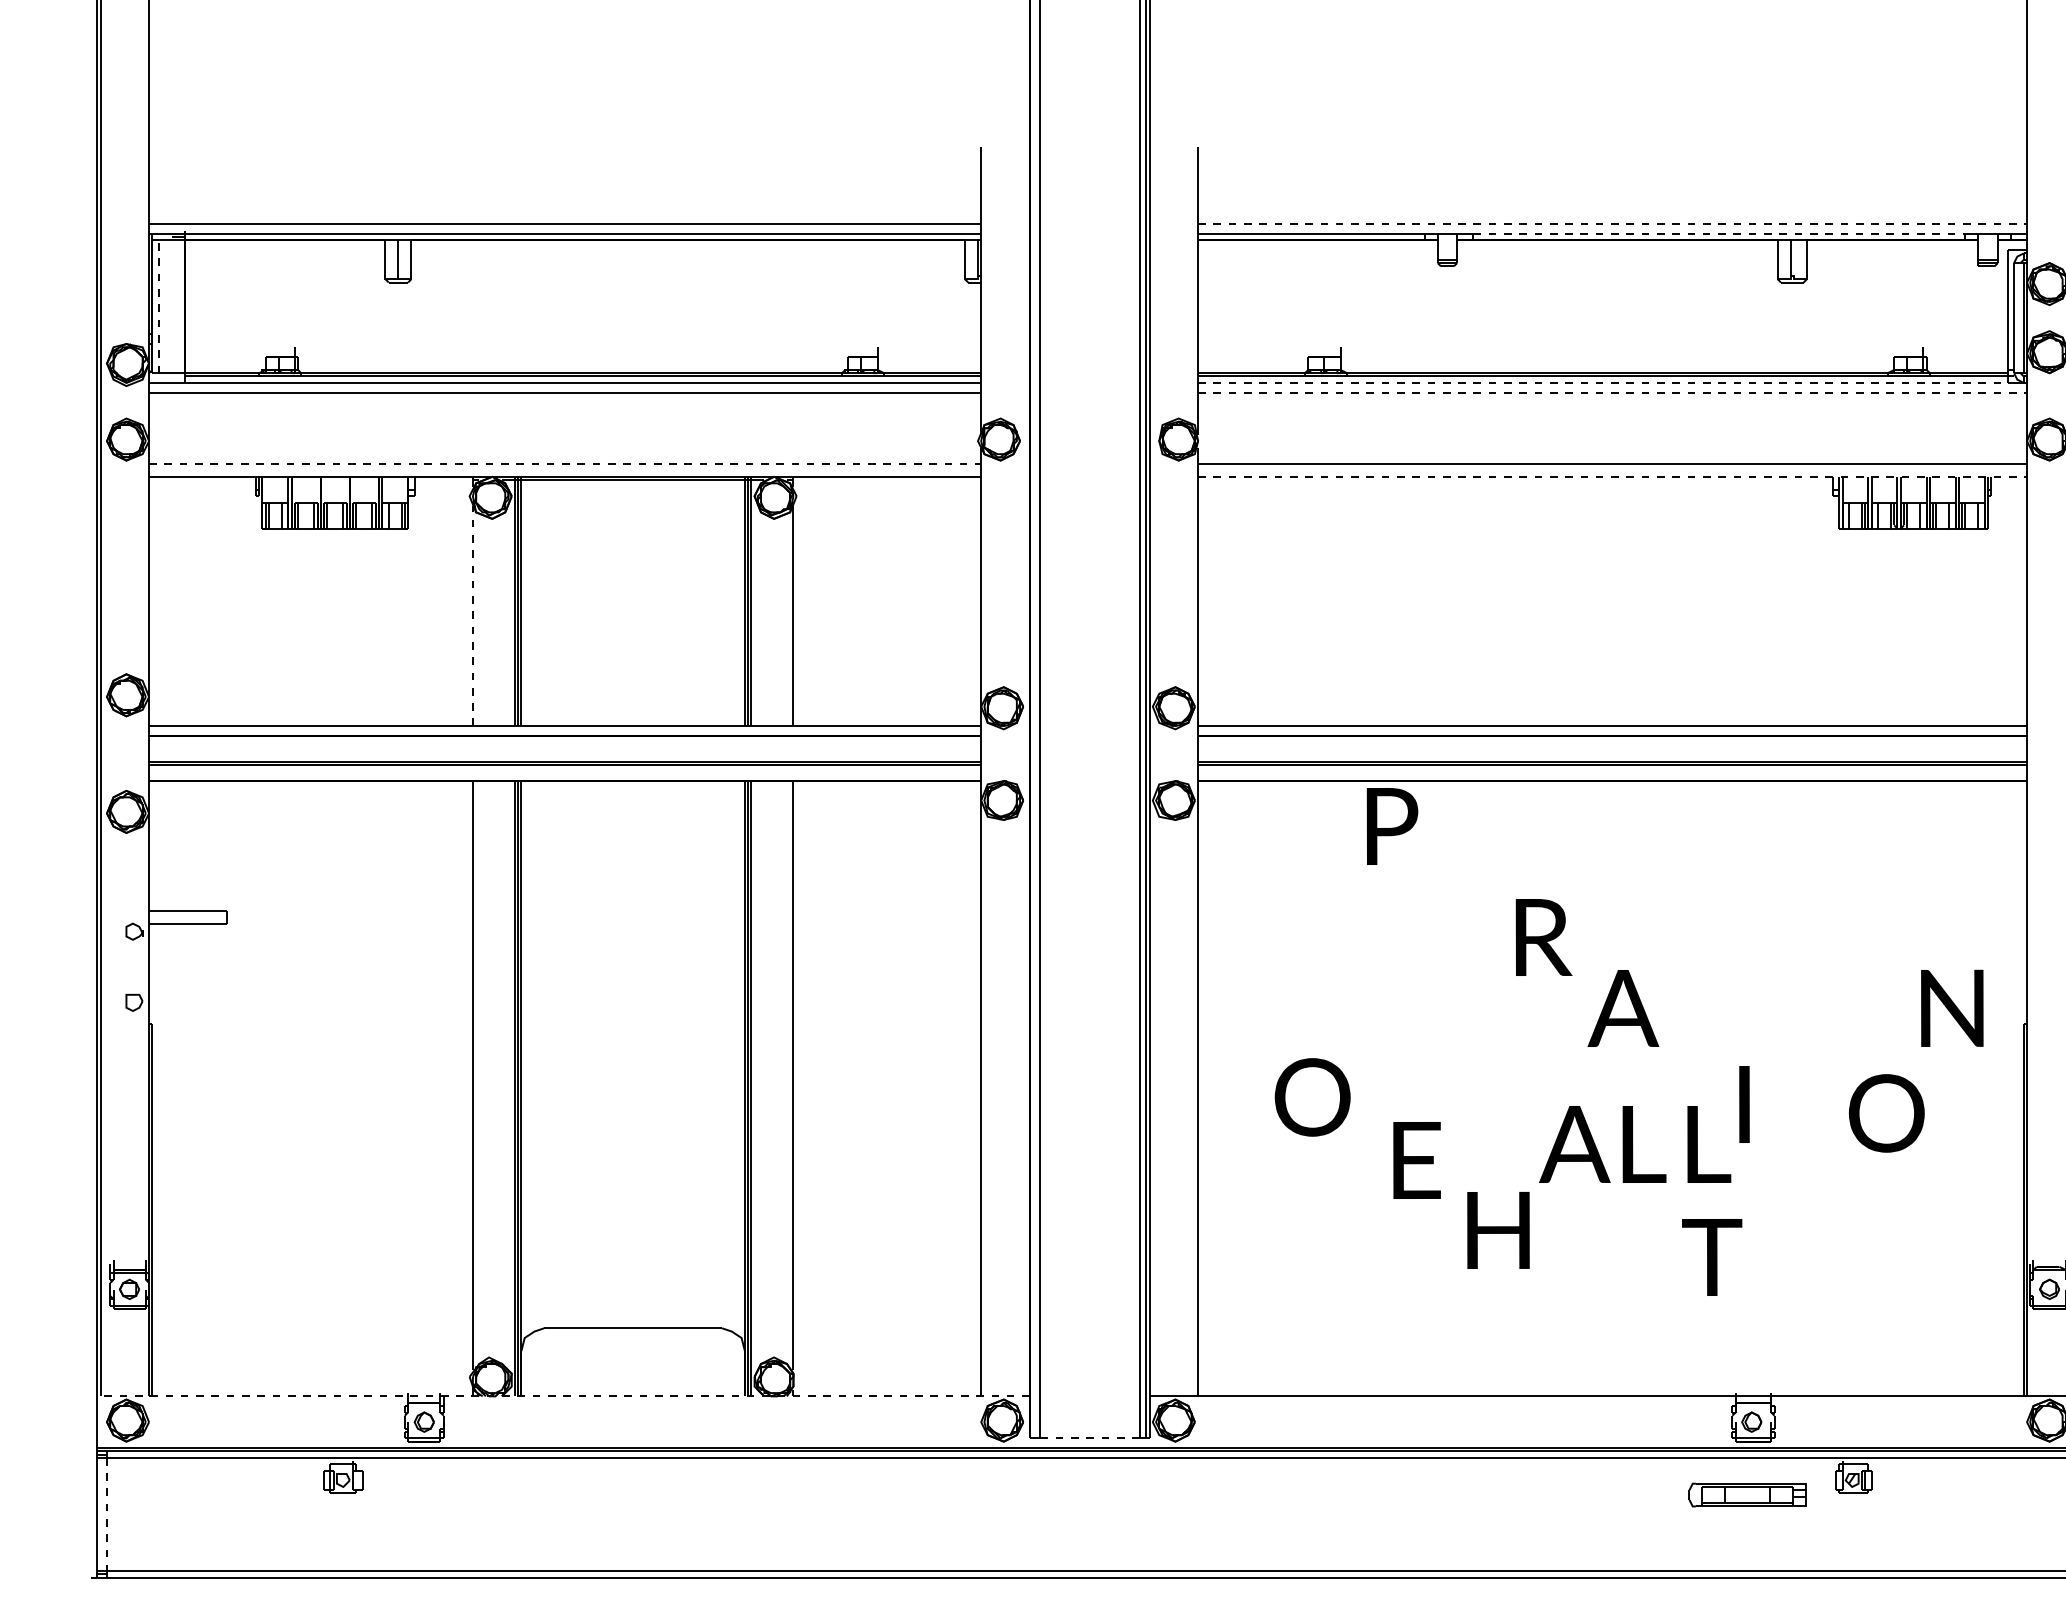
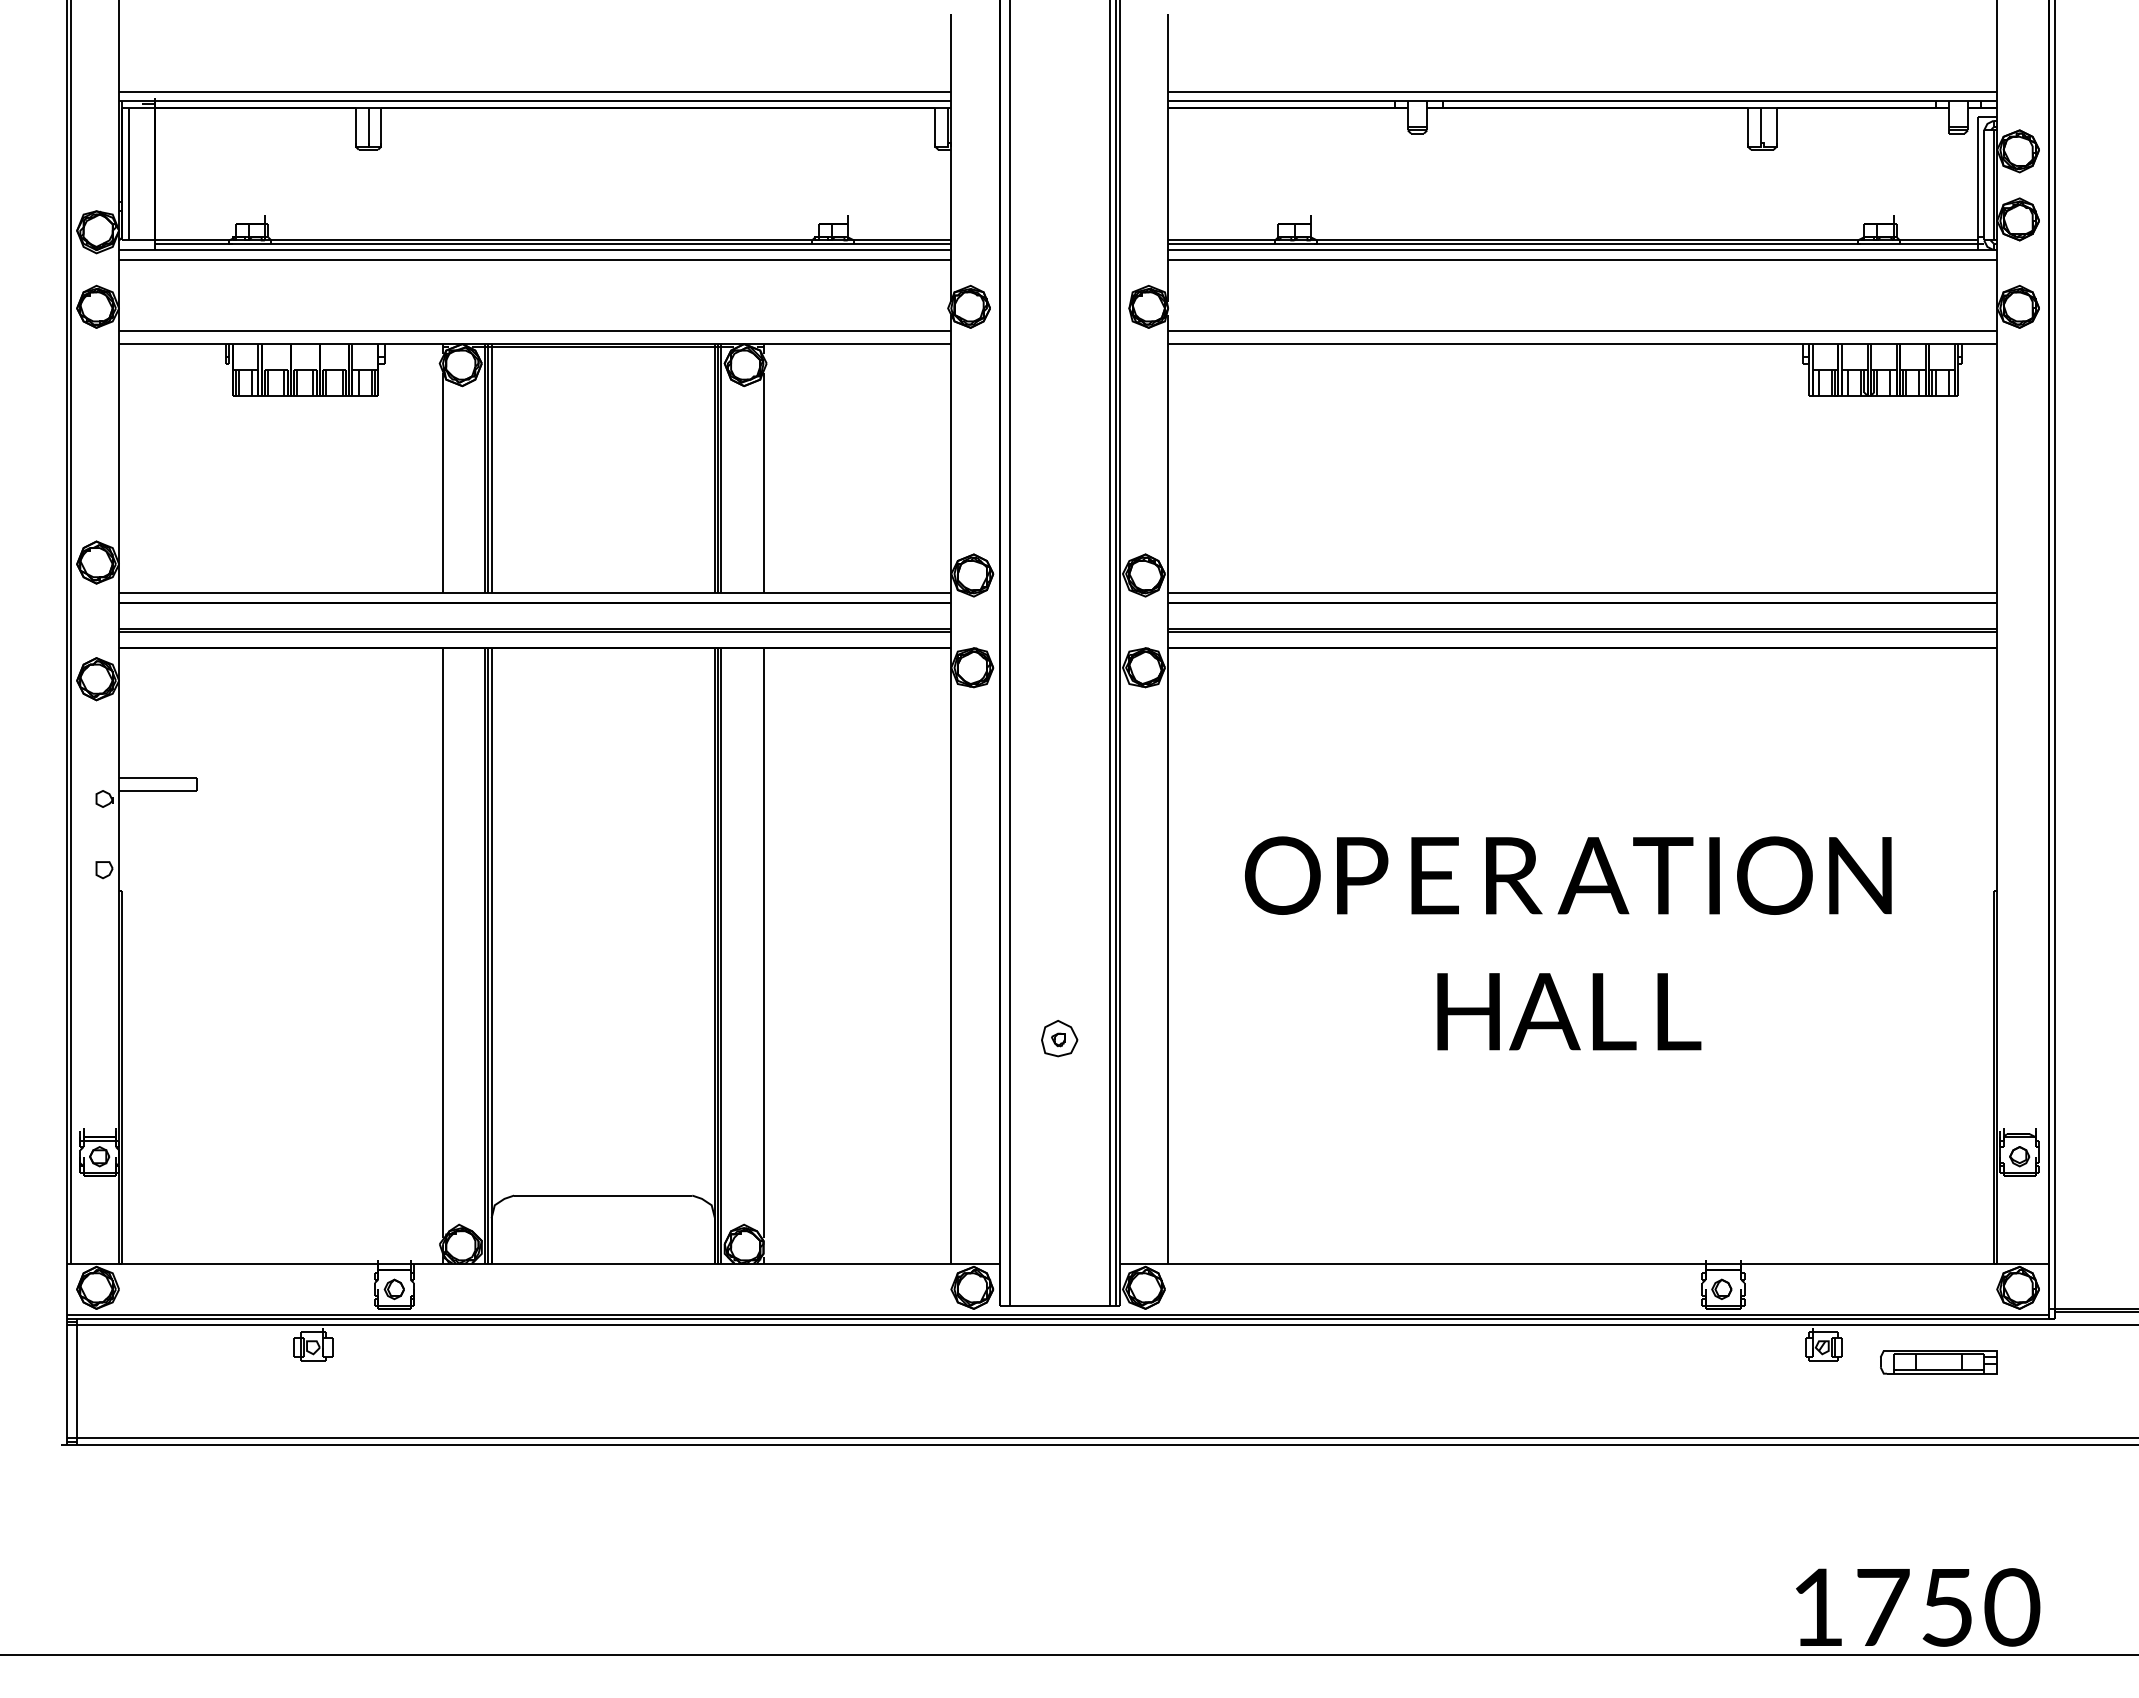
line: (1613, 224) -> (1583, 91), dashed -> solid
line: (1720, 234) -> (1690, 101), dashed -> solid
line: (158, 306) -> (128, 173), dashed -> solid
line: (1602, 383) -> (1572, 250), dashed -> solid
line: (1613, 392) -> (1583, 259), dashed -> solid
line: (565, 464) -> (535, 331), dashed -> solid
line: (1613, 477) -> (1583, 344), dashed -> solid
line: (473, 615) -> (443, 482), dashed -> solid
text: (1392, 826) -> (1362, 875), moved
text: (1544, 937) -> (1514, 875), moved
text: (1952, 1008) -> (1860, 875), moved
text: (1312, 1097) -> (1282, 875), moved
text: (1744, 1104) -> (1714, 875), moved
text: (1886, 1113) -> (1774, 875), moved
text: (1416, 1160) -> (1434, 875), moved
part: (1089, 1171) -> (1059, 1038), added
text: (1498, 1230) -> (1468, 1011), moved
text: (1712, 1257) -> (1663, 875), moved
line: (563, 1396) -> (533, 1263), dashed -> solid
line: (1089, 1438) -> (1059, 1305), dashed -> solid
part: (1747, 1495) -> (1938, 1362), moved
line: (107, 1514) -> (77, 1381), dashed -> solid

